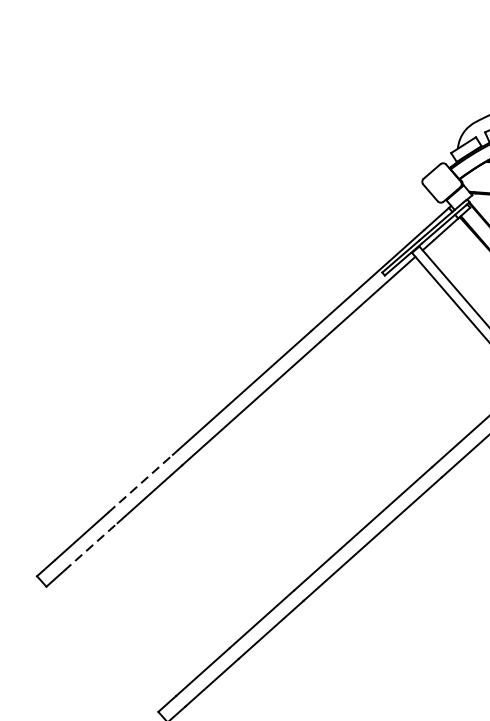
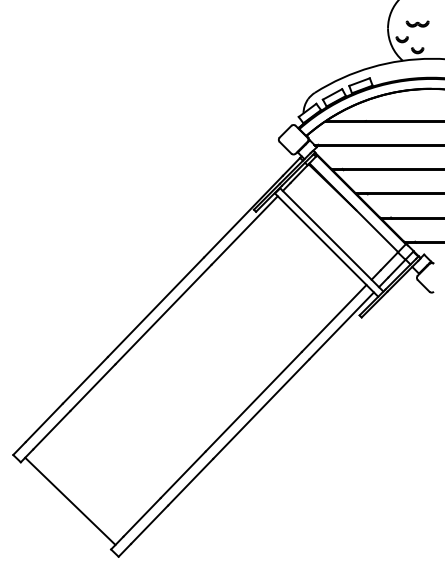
line: (140, 483) -> (85, 380), dashed -> solid
line: (90, 547) -> (51, 430), dashed -> solid
line: (108, 642) -> (70, 500), added

